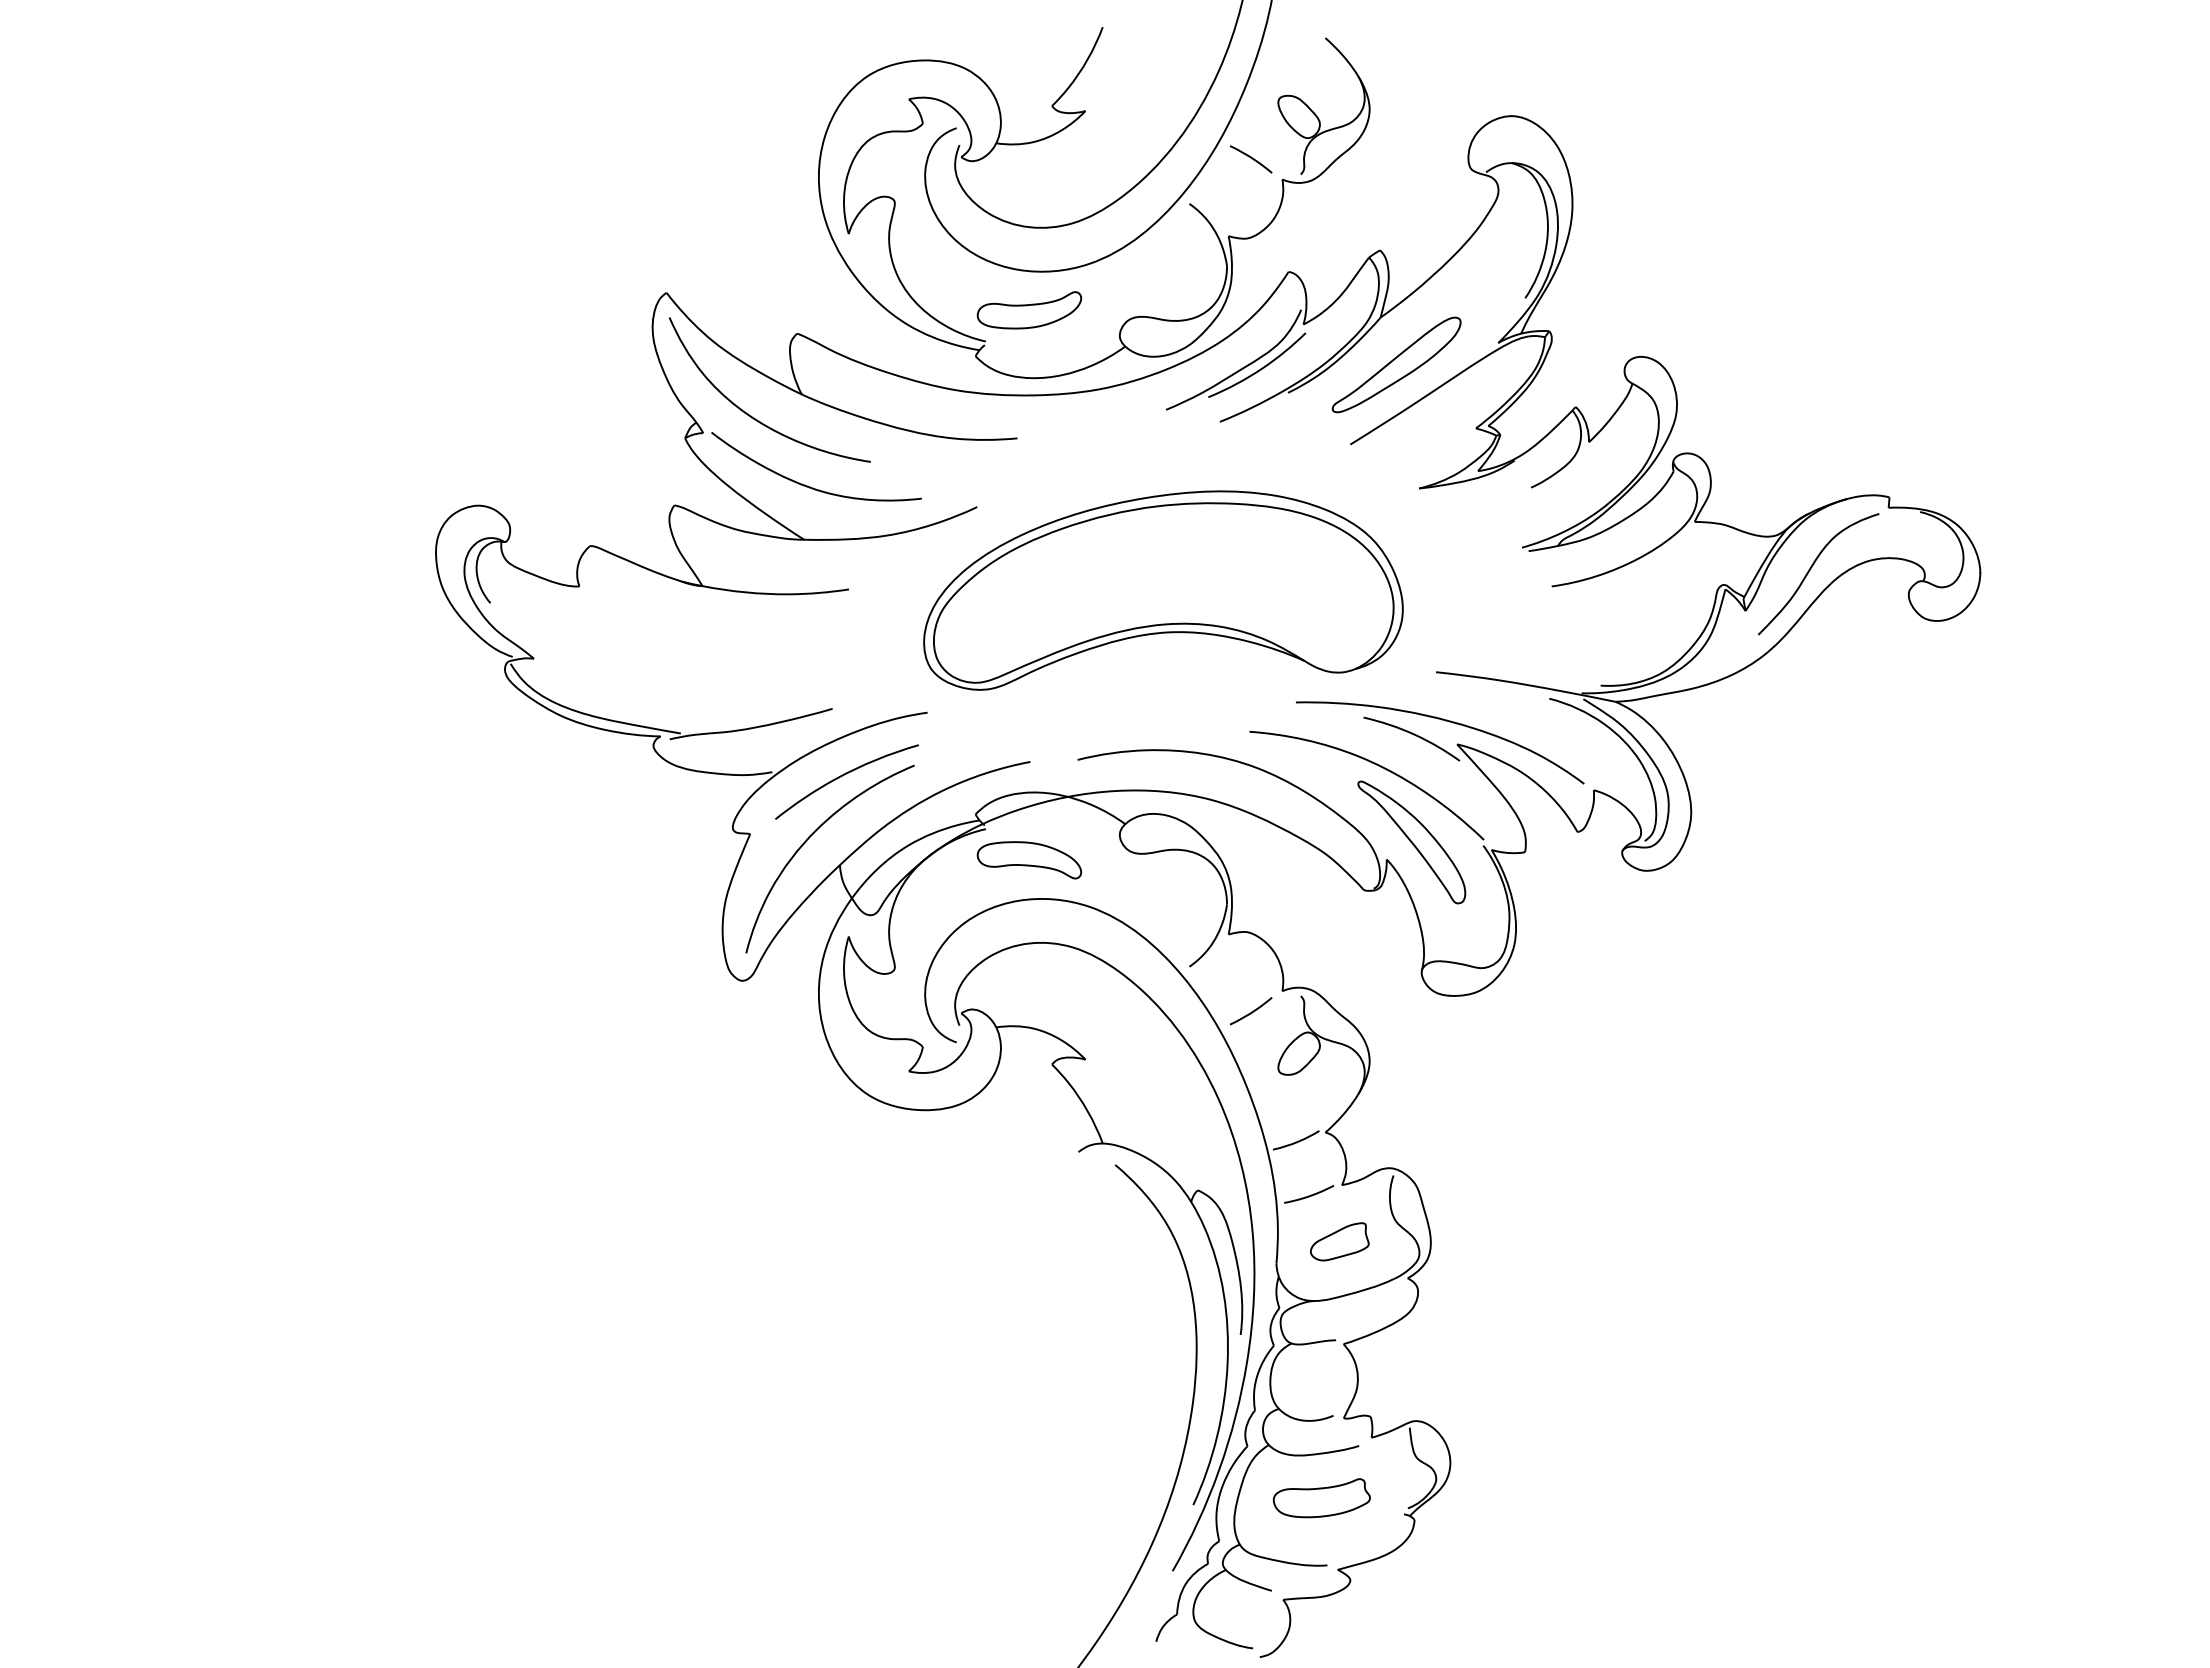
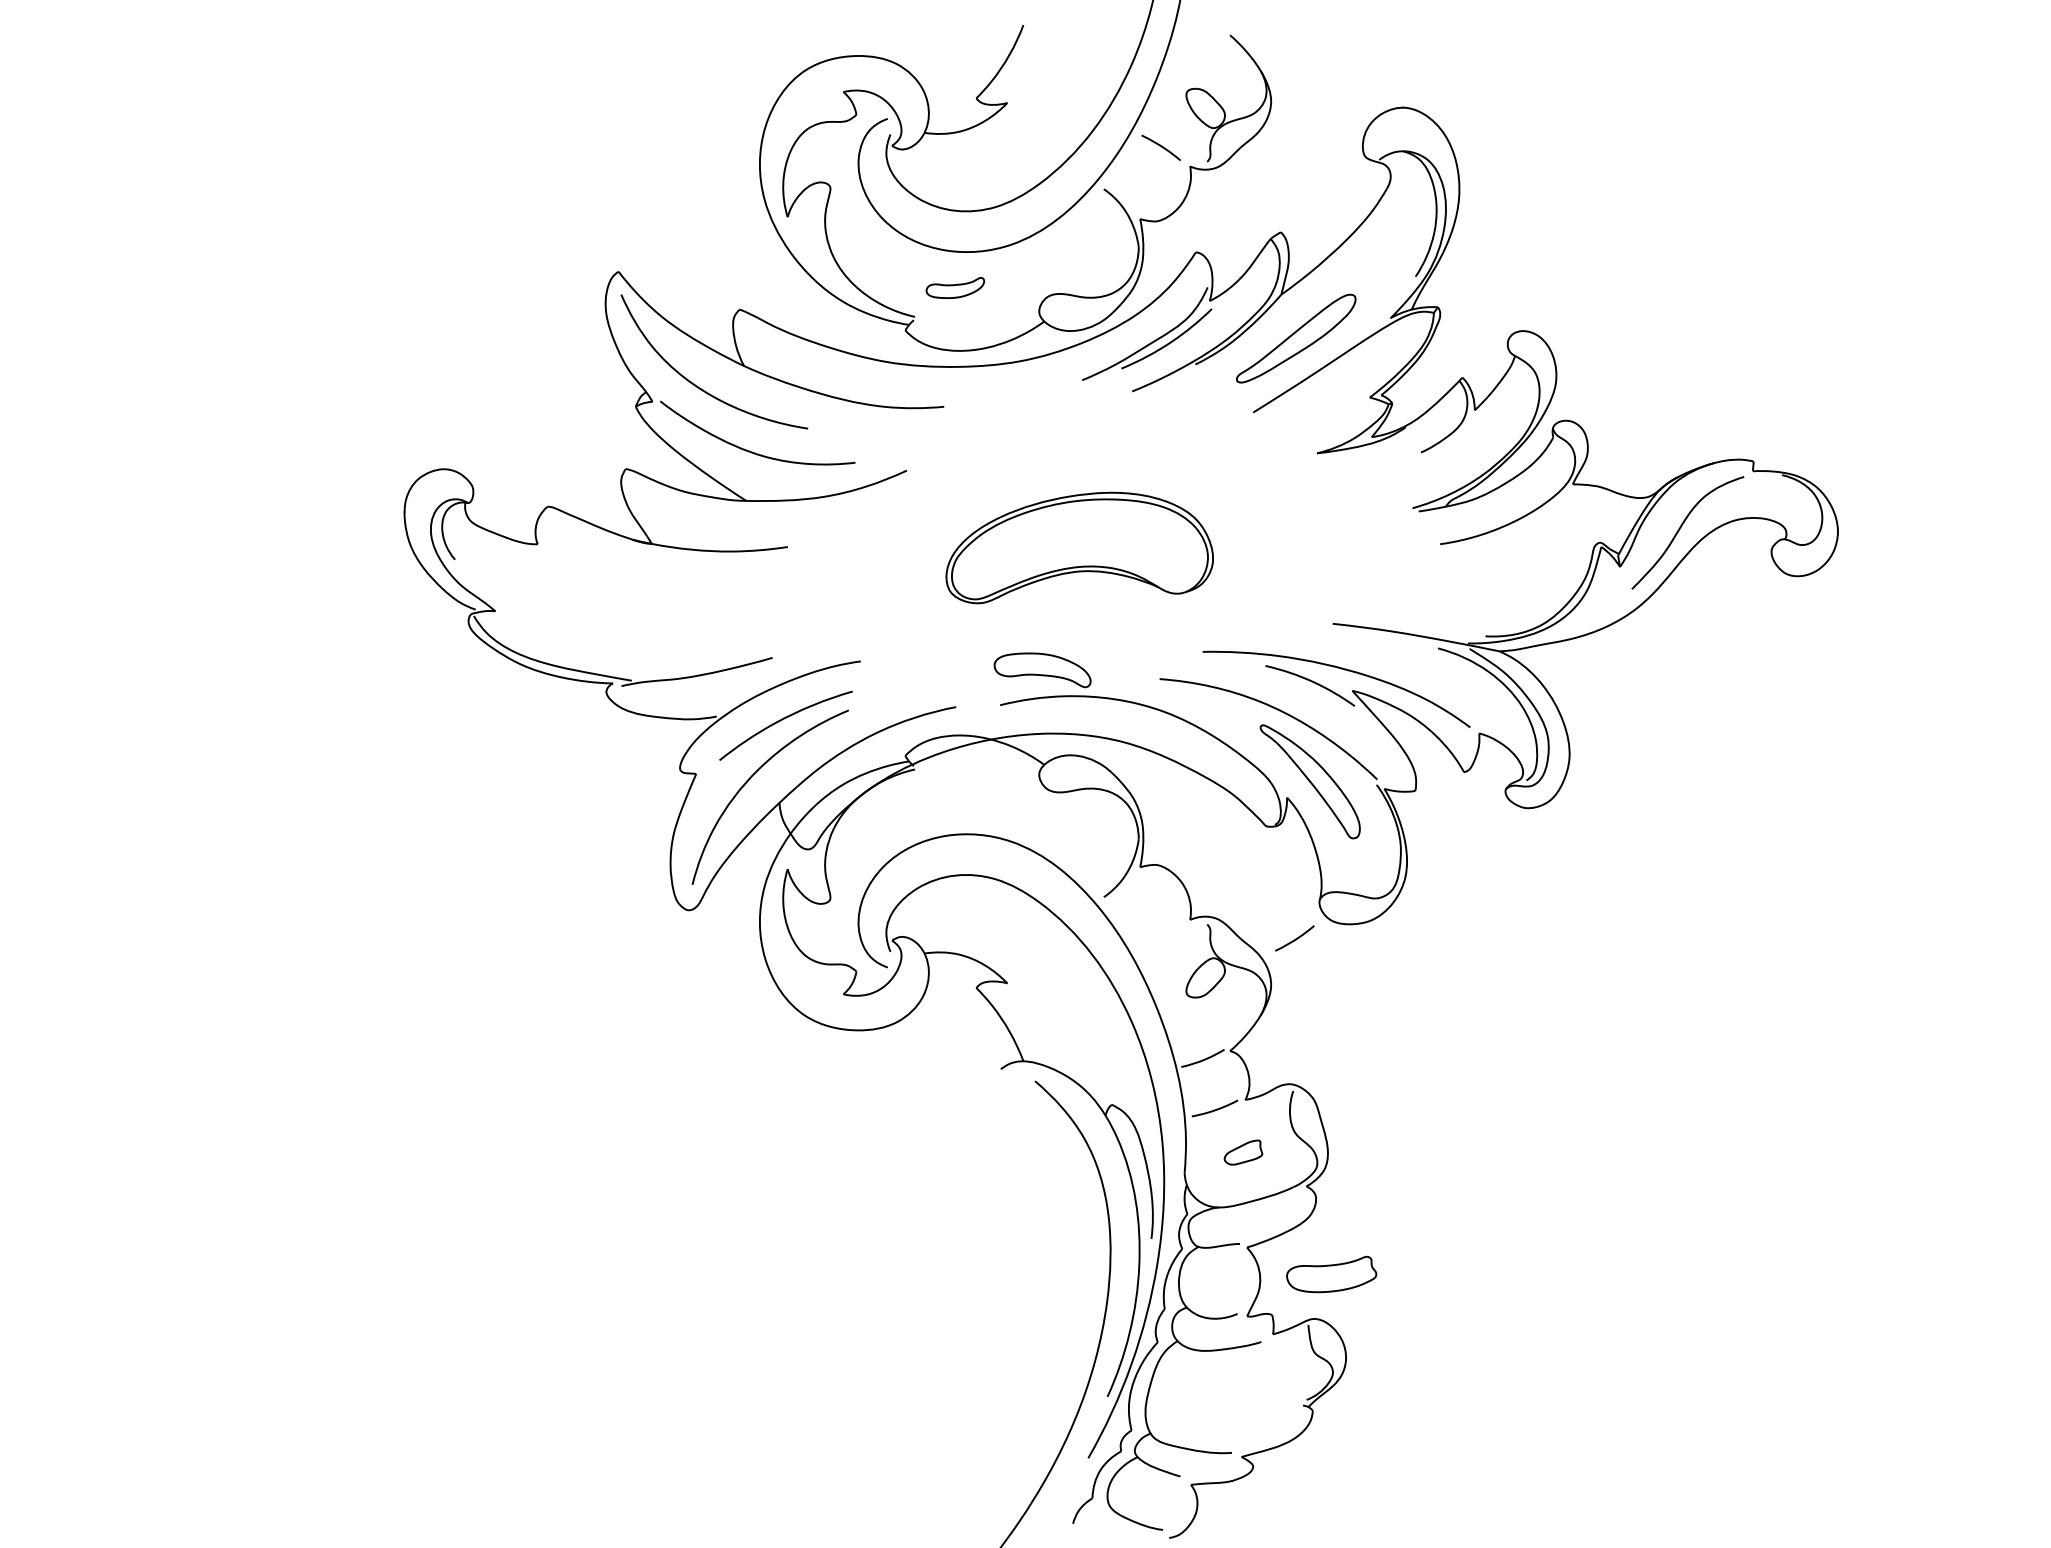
part: (1029, 310) -> (955, 288), size x0.6
part: (1163, 590) -> (1079, 547), size x0.6
part: (1029, 860) -> (1042, 670), moved
curve: (1251, 1011) -> (1295, 938), moved
part: (1339, 1241) -> (1243, 1152), size x0.7
part: (1321, 1498) -> (1331, 1274), moved

